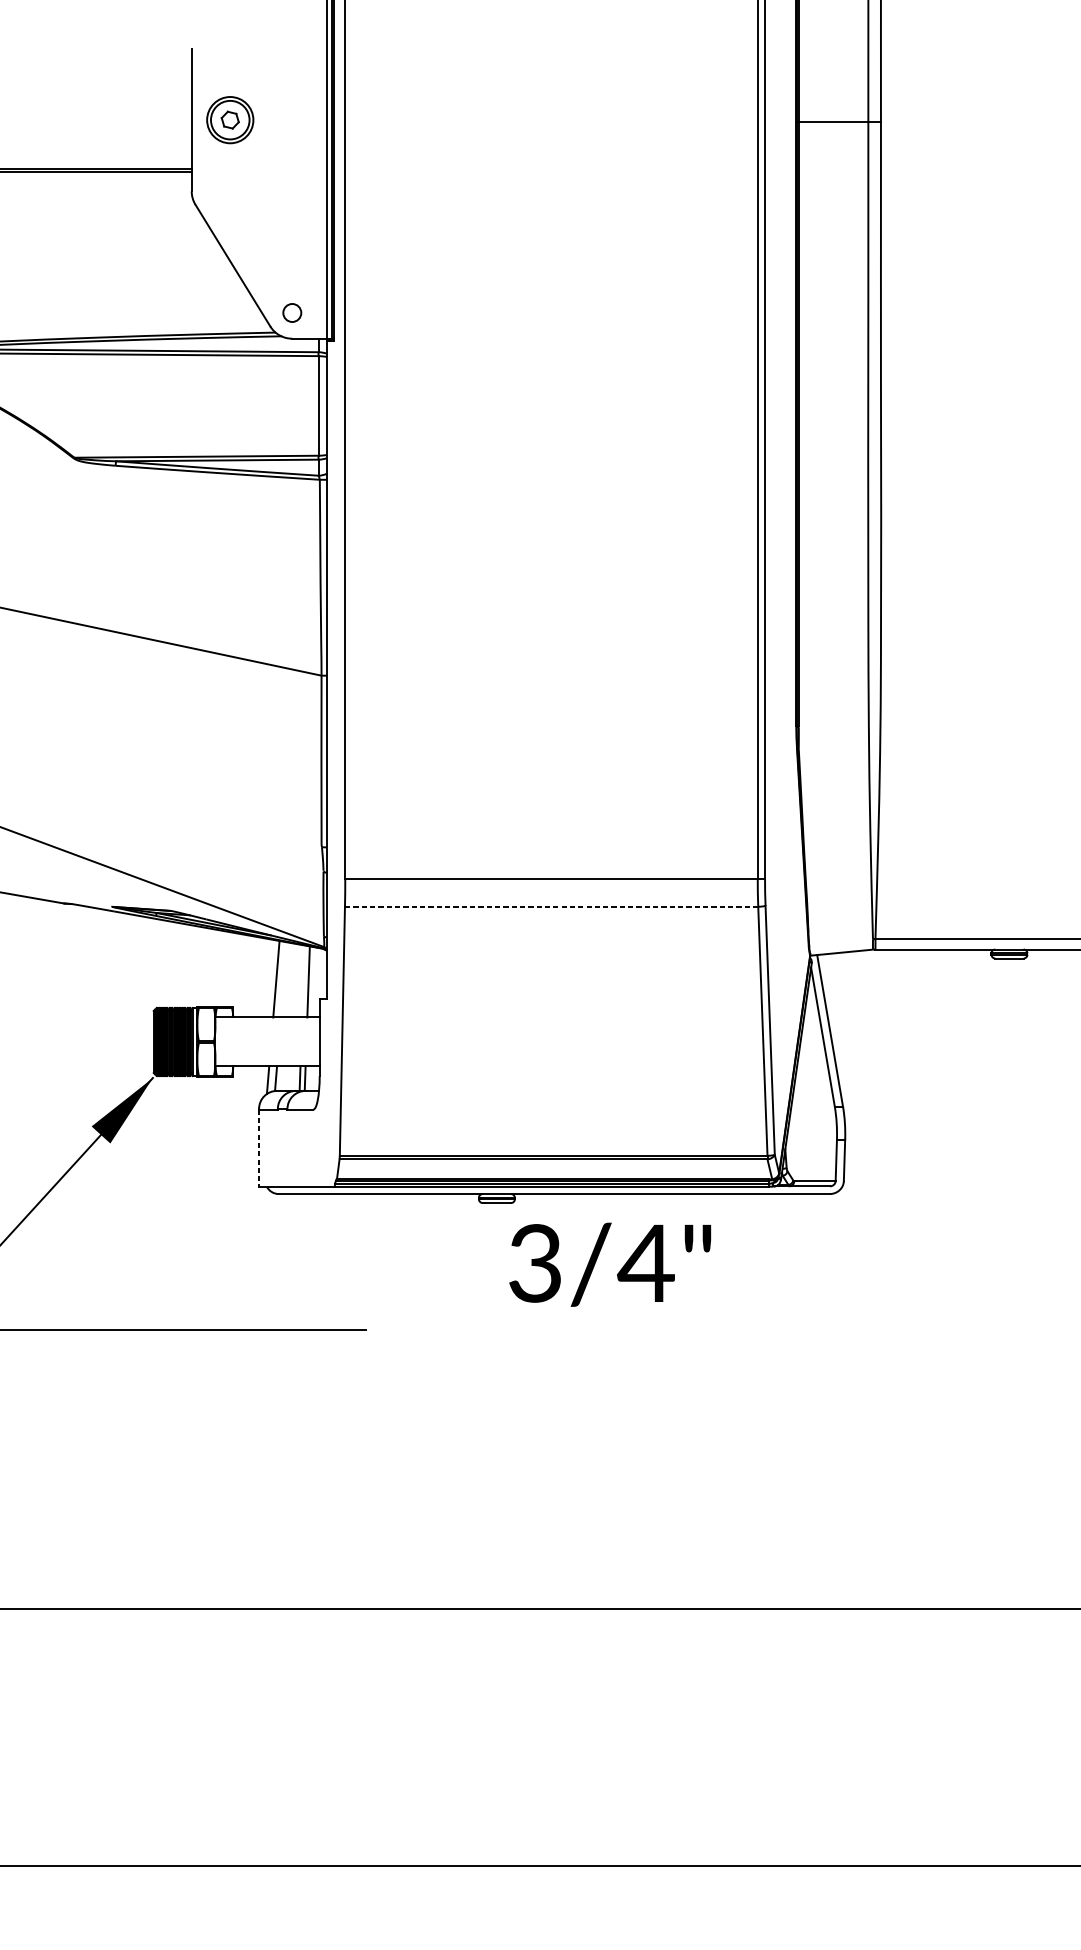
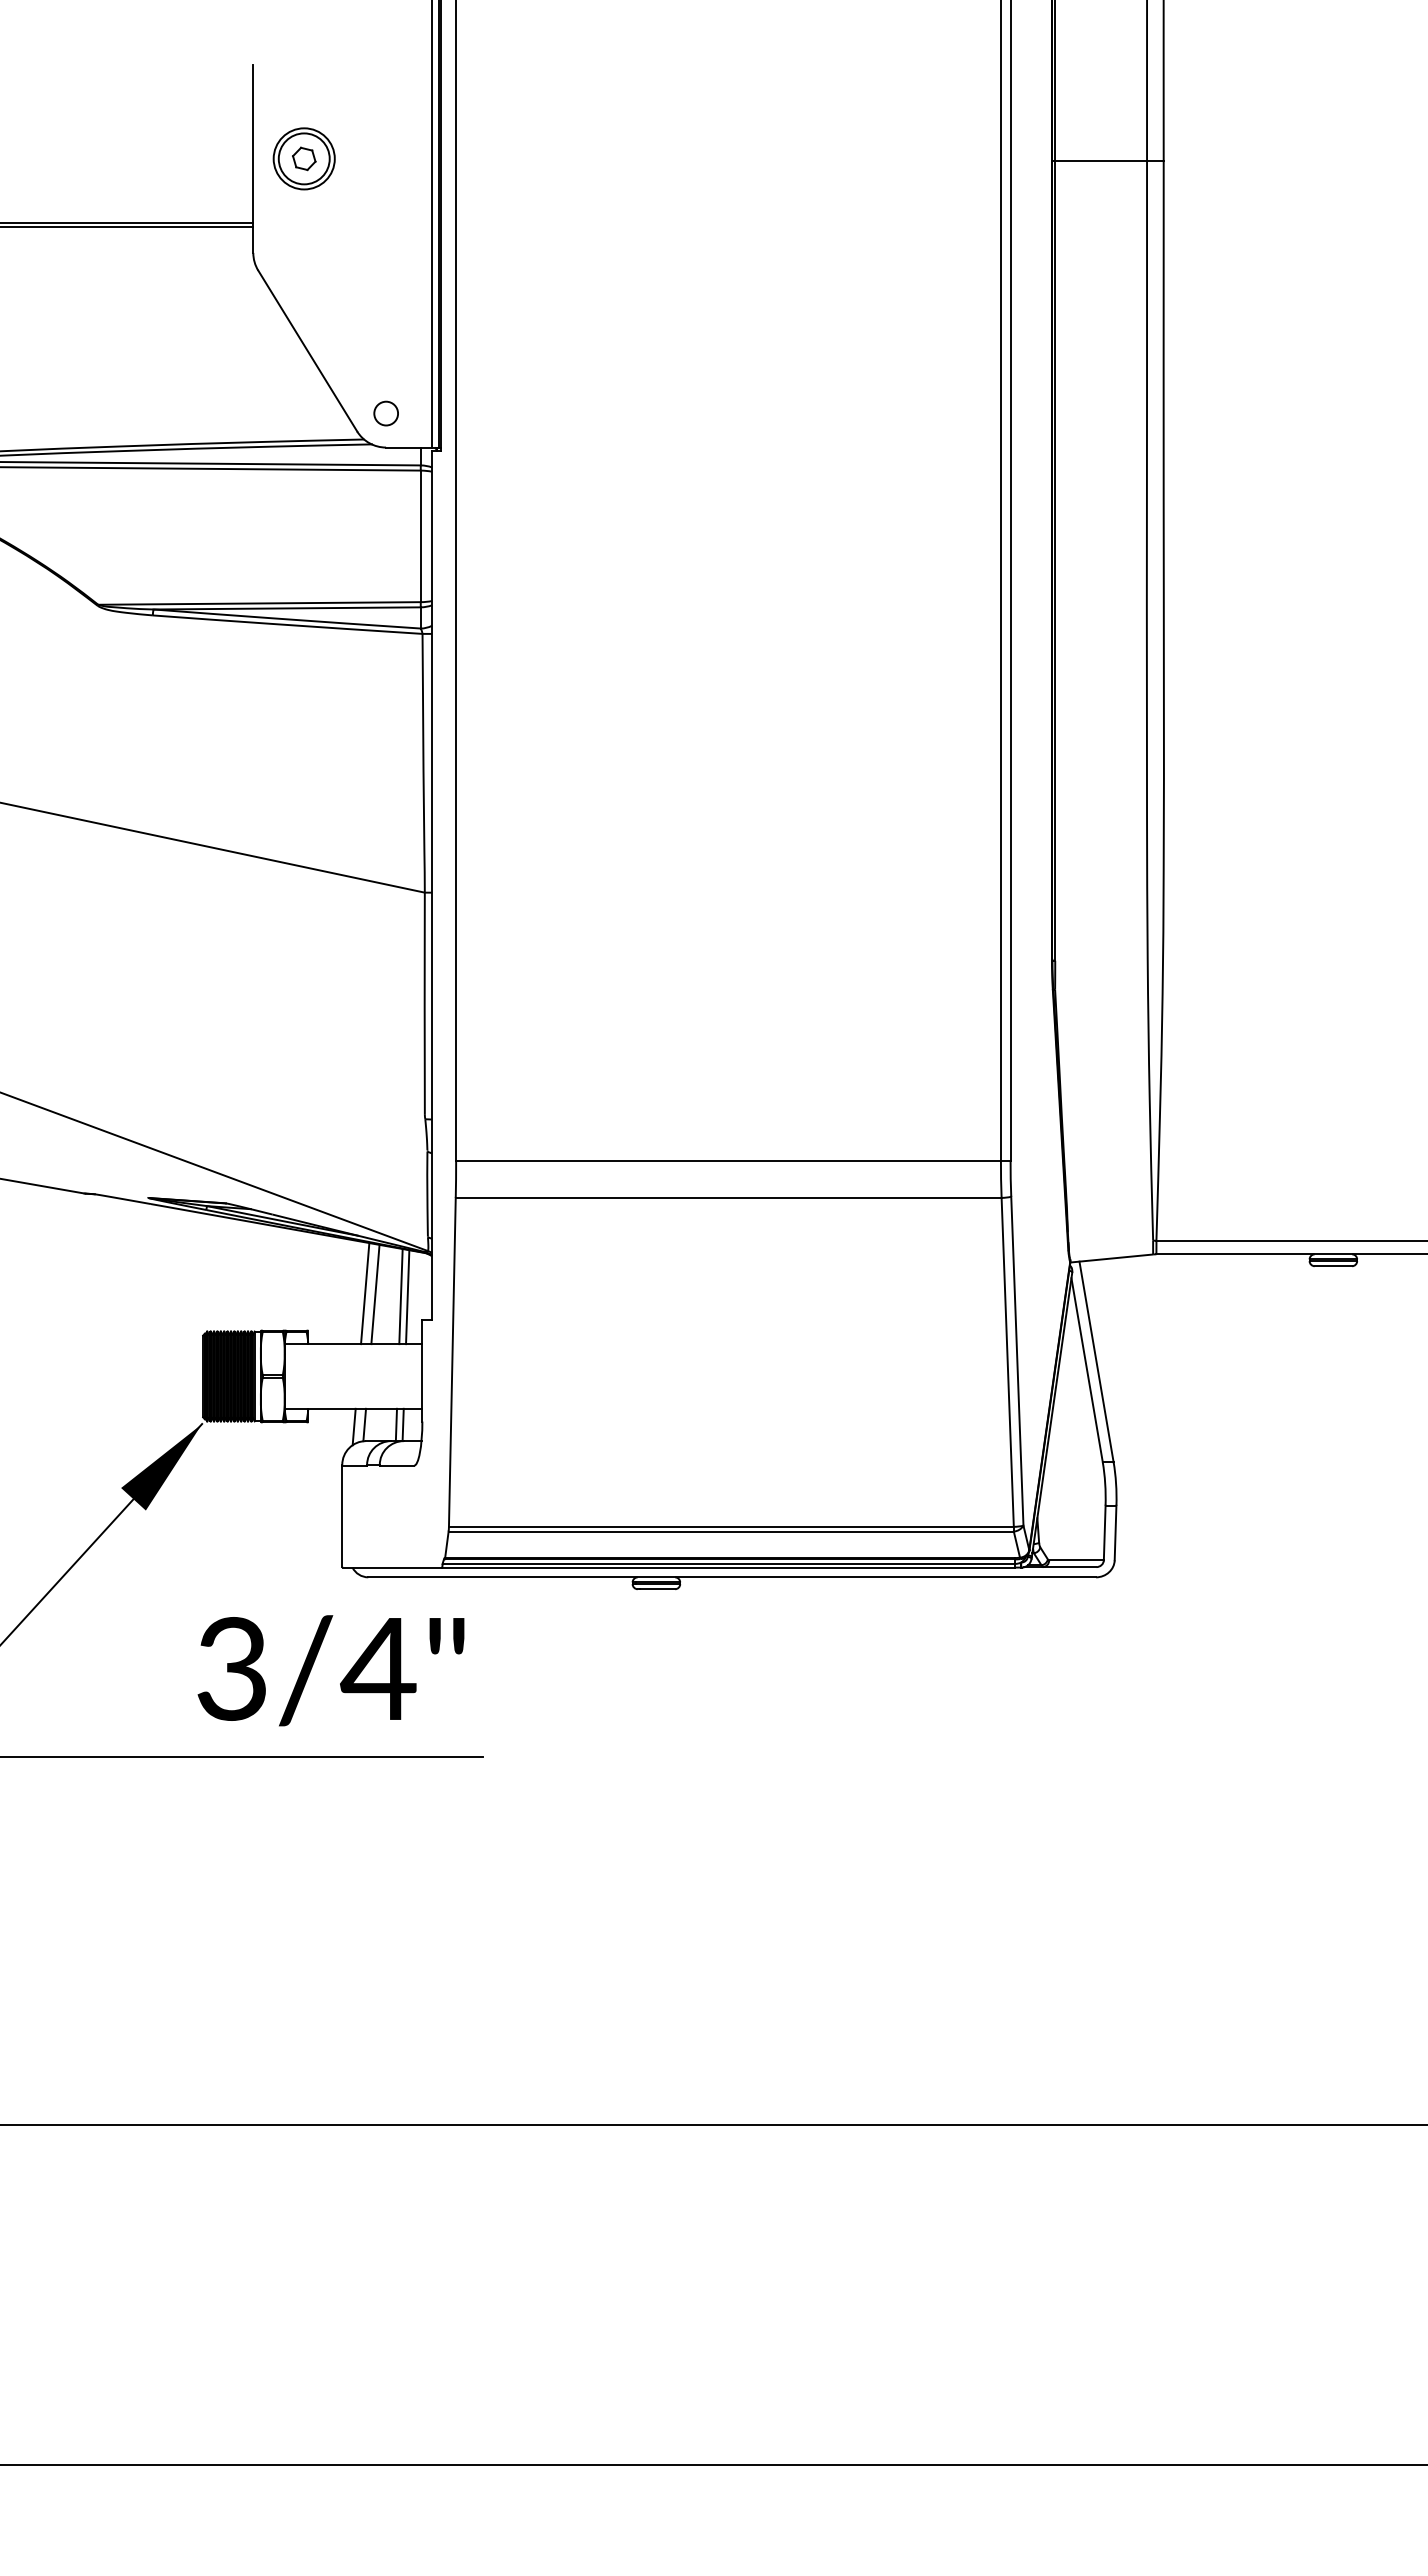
line: (551, 906) -> (728, 1197), dashed -> solid
line: (284, 979) -> (375, 1294), added
line: (303, 981) -> (400, 1296), added
line: (259, 1147) -> (342, 1516), dashed -> solid
text: (609, 1264) -> (330, 1670), moved

